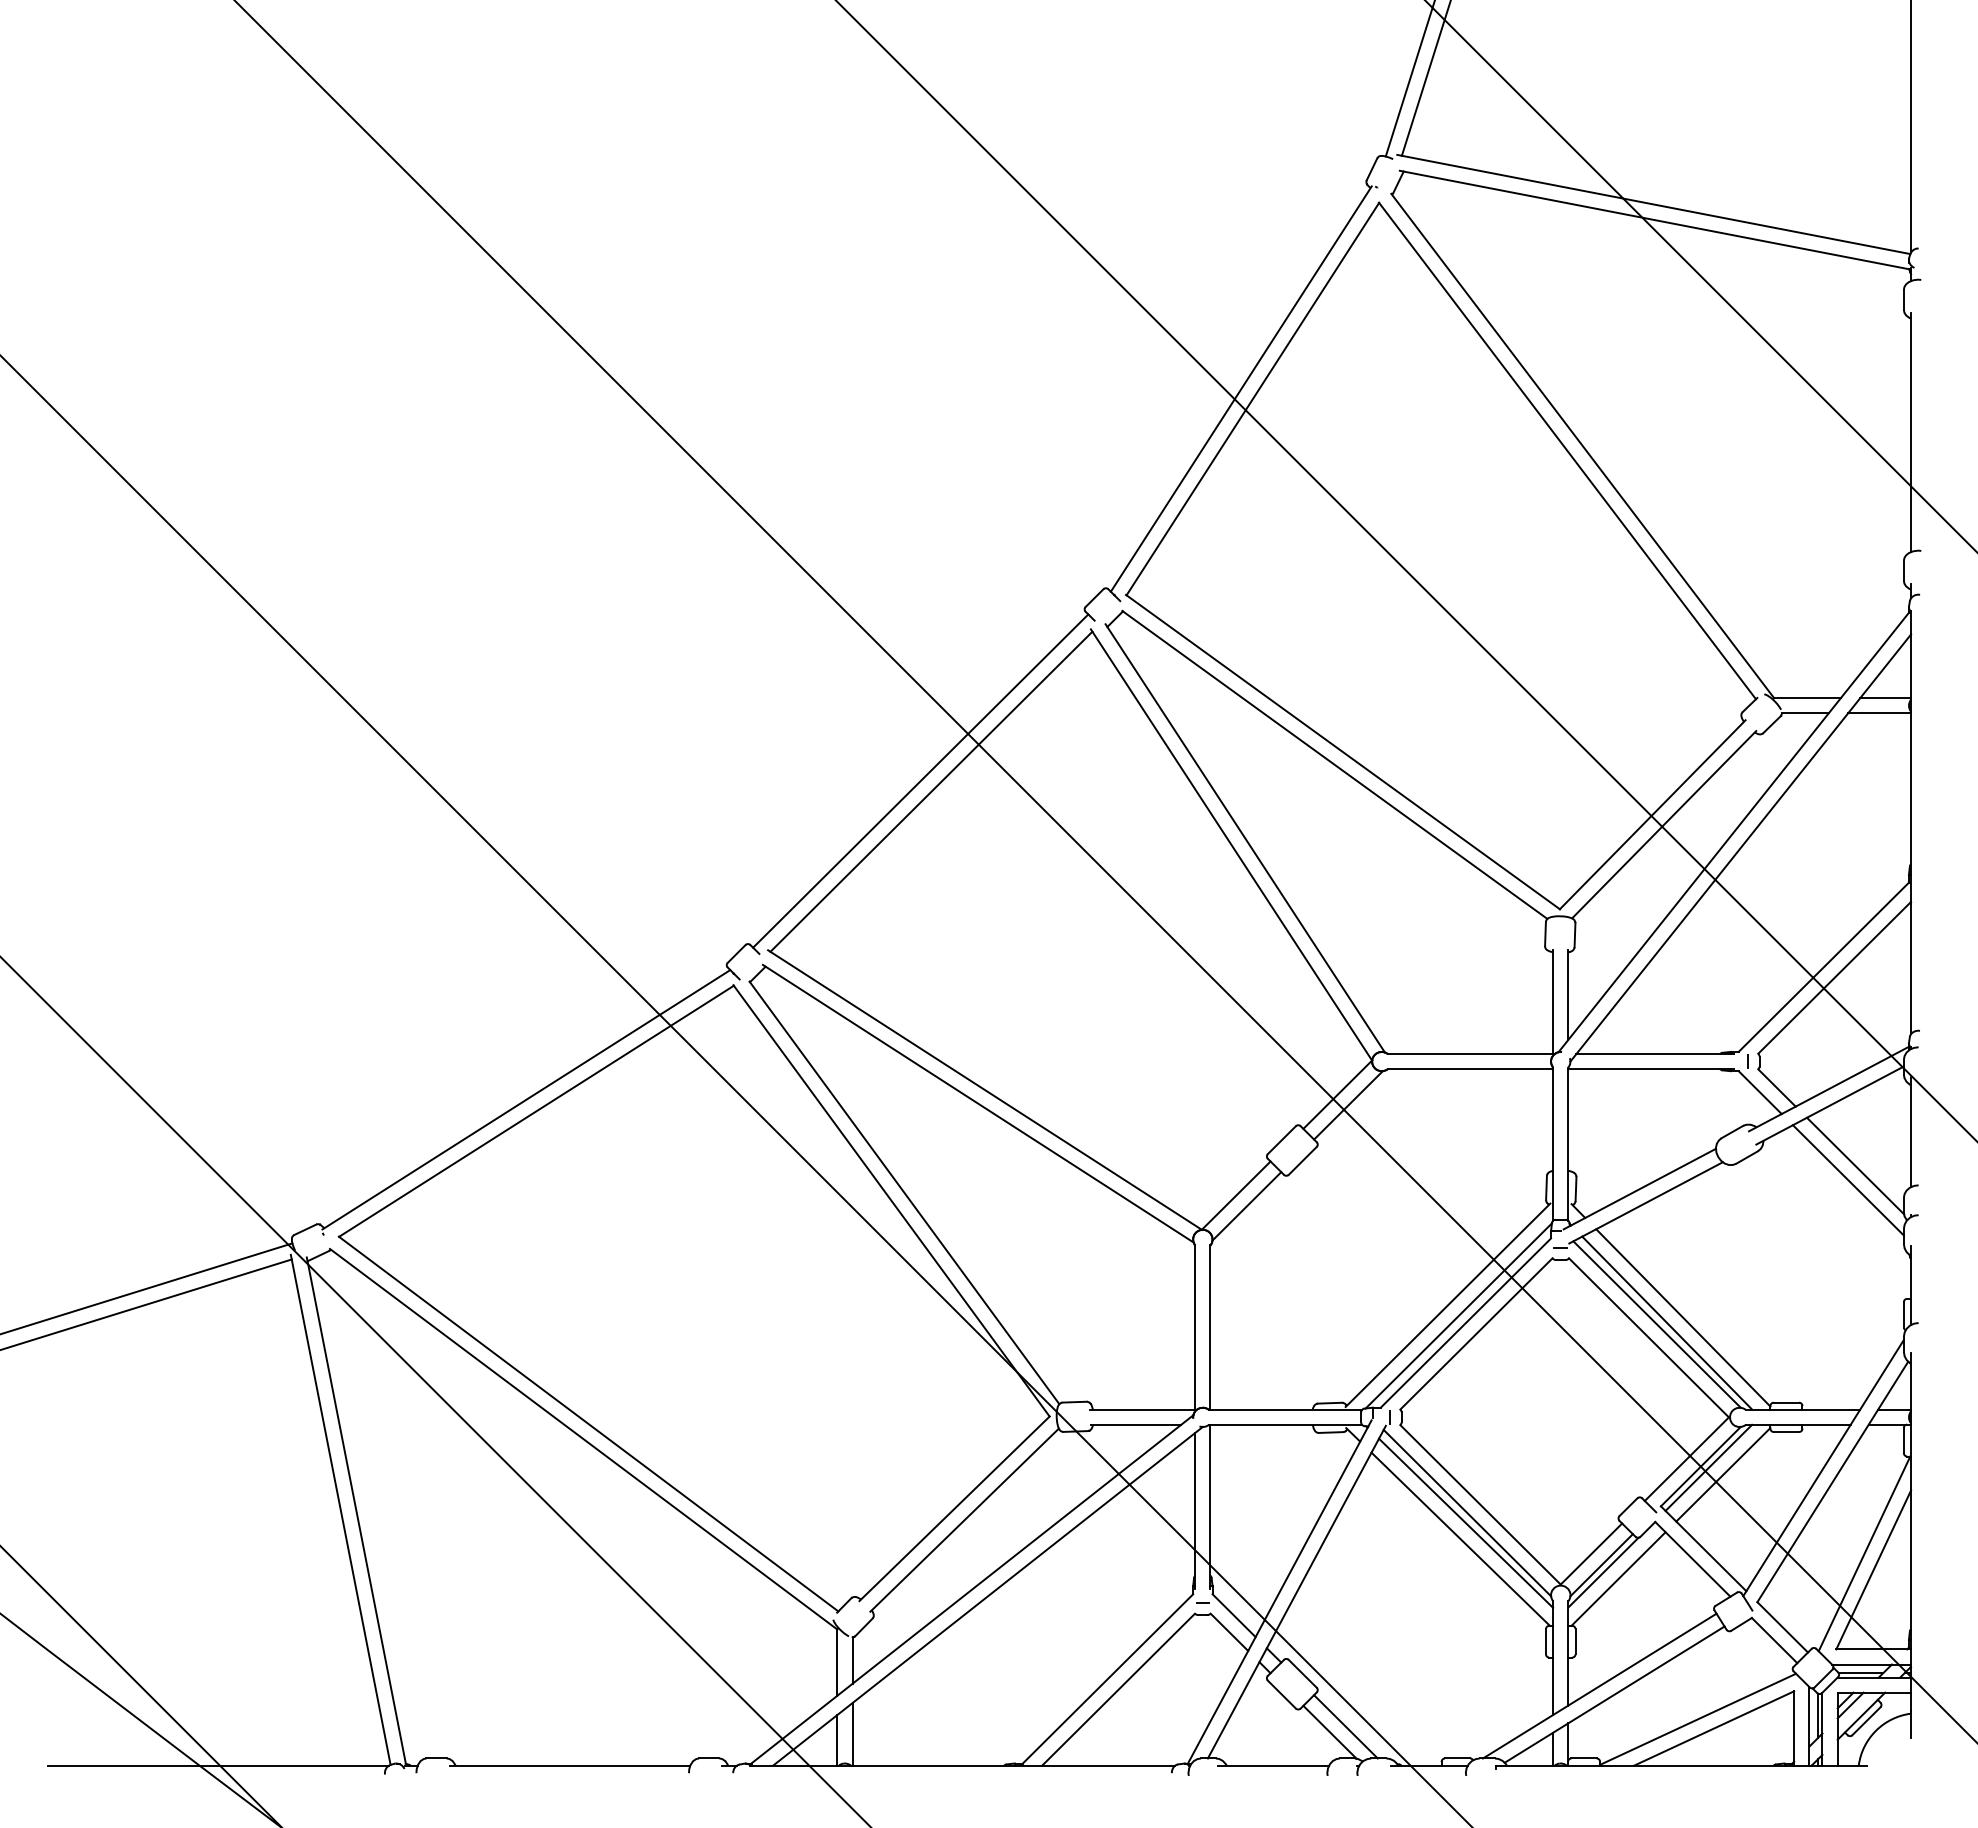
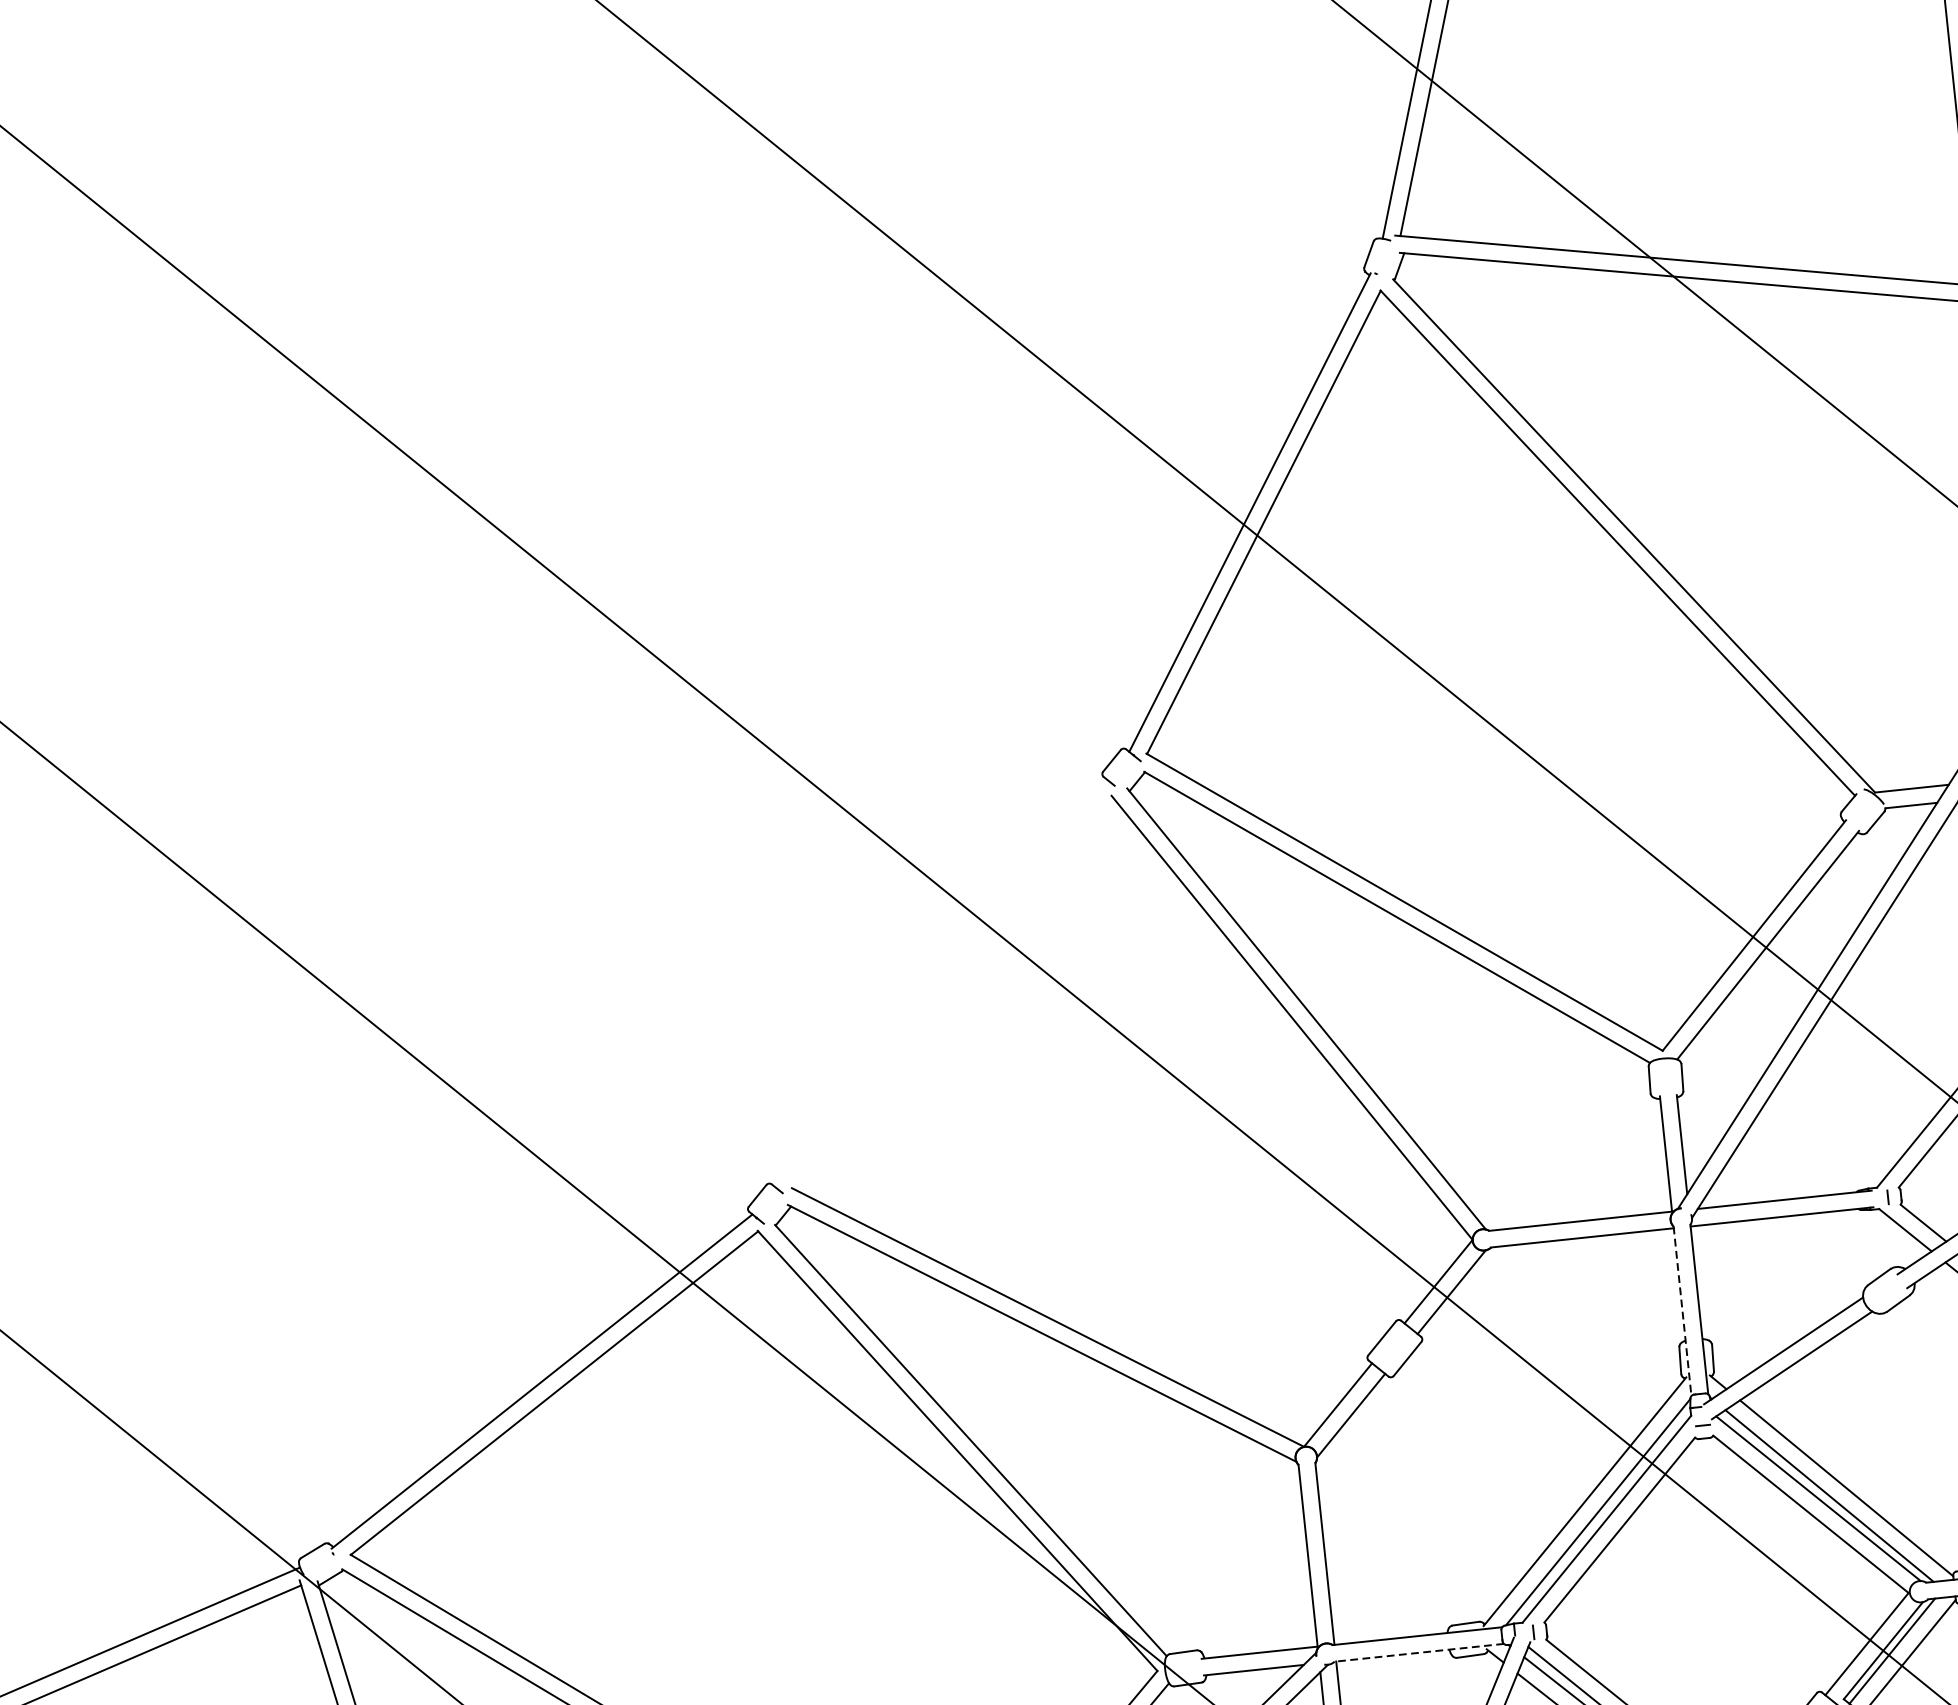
line: (920, 780) -> (940, 982), removed
line: (931, 791) -> (954, 993), removed
line: (1553, 1144) -> (1682, 1311), solid -> dashed
line: (1285, 1424) -> (1419, 1652), solid -> dashed

